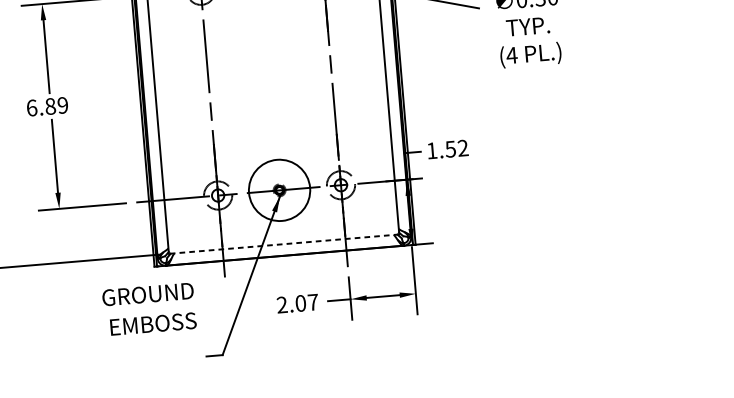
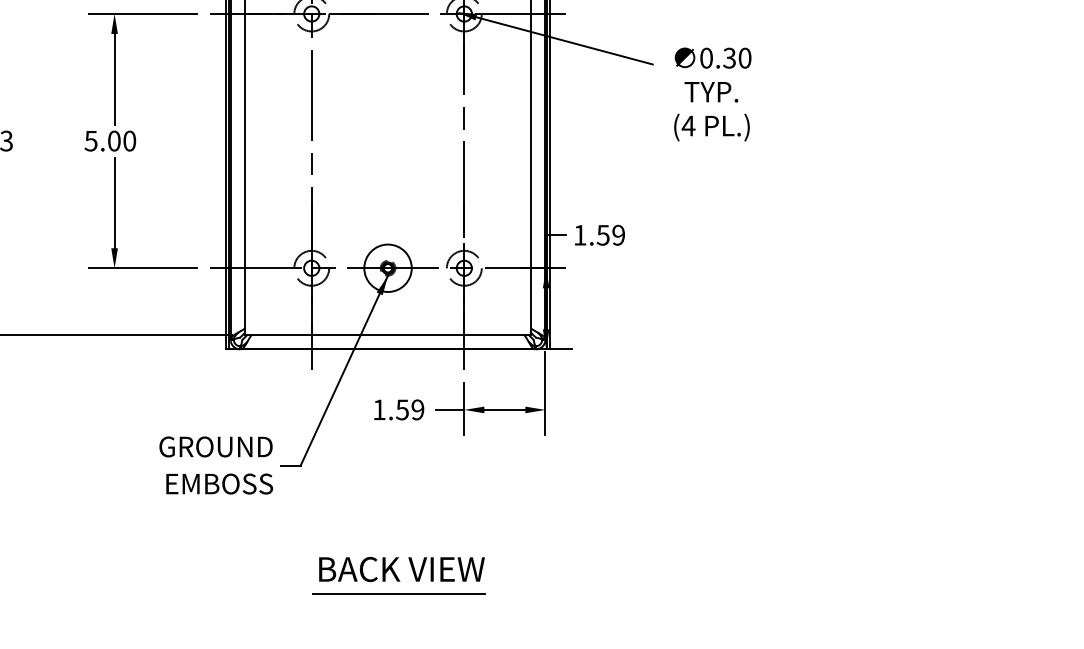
text: (47, 106) -> (110, 140), 6.89 -> 5.00
text: (462, 148) -> (618, 235), 1.52 -> 1.59
circle: (279, 189) -> (387, 267), size x0.62
line: (283, 244) -> (387, 335), dashed -> solid
text: (297, 303) -> (398, 409), 2.07 -> 1.59
text: (149, 309) -> (216, 465), moved

